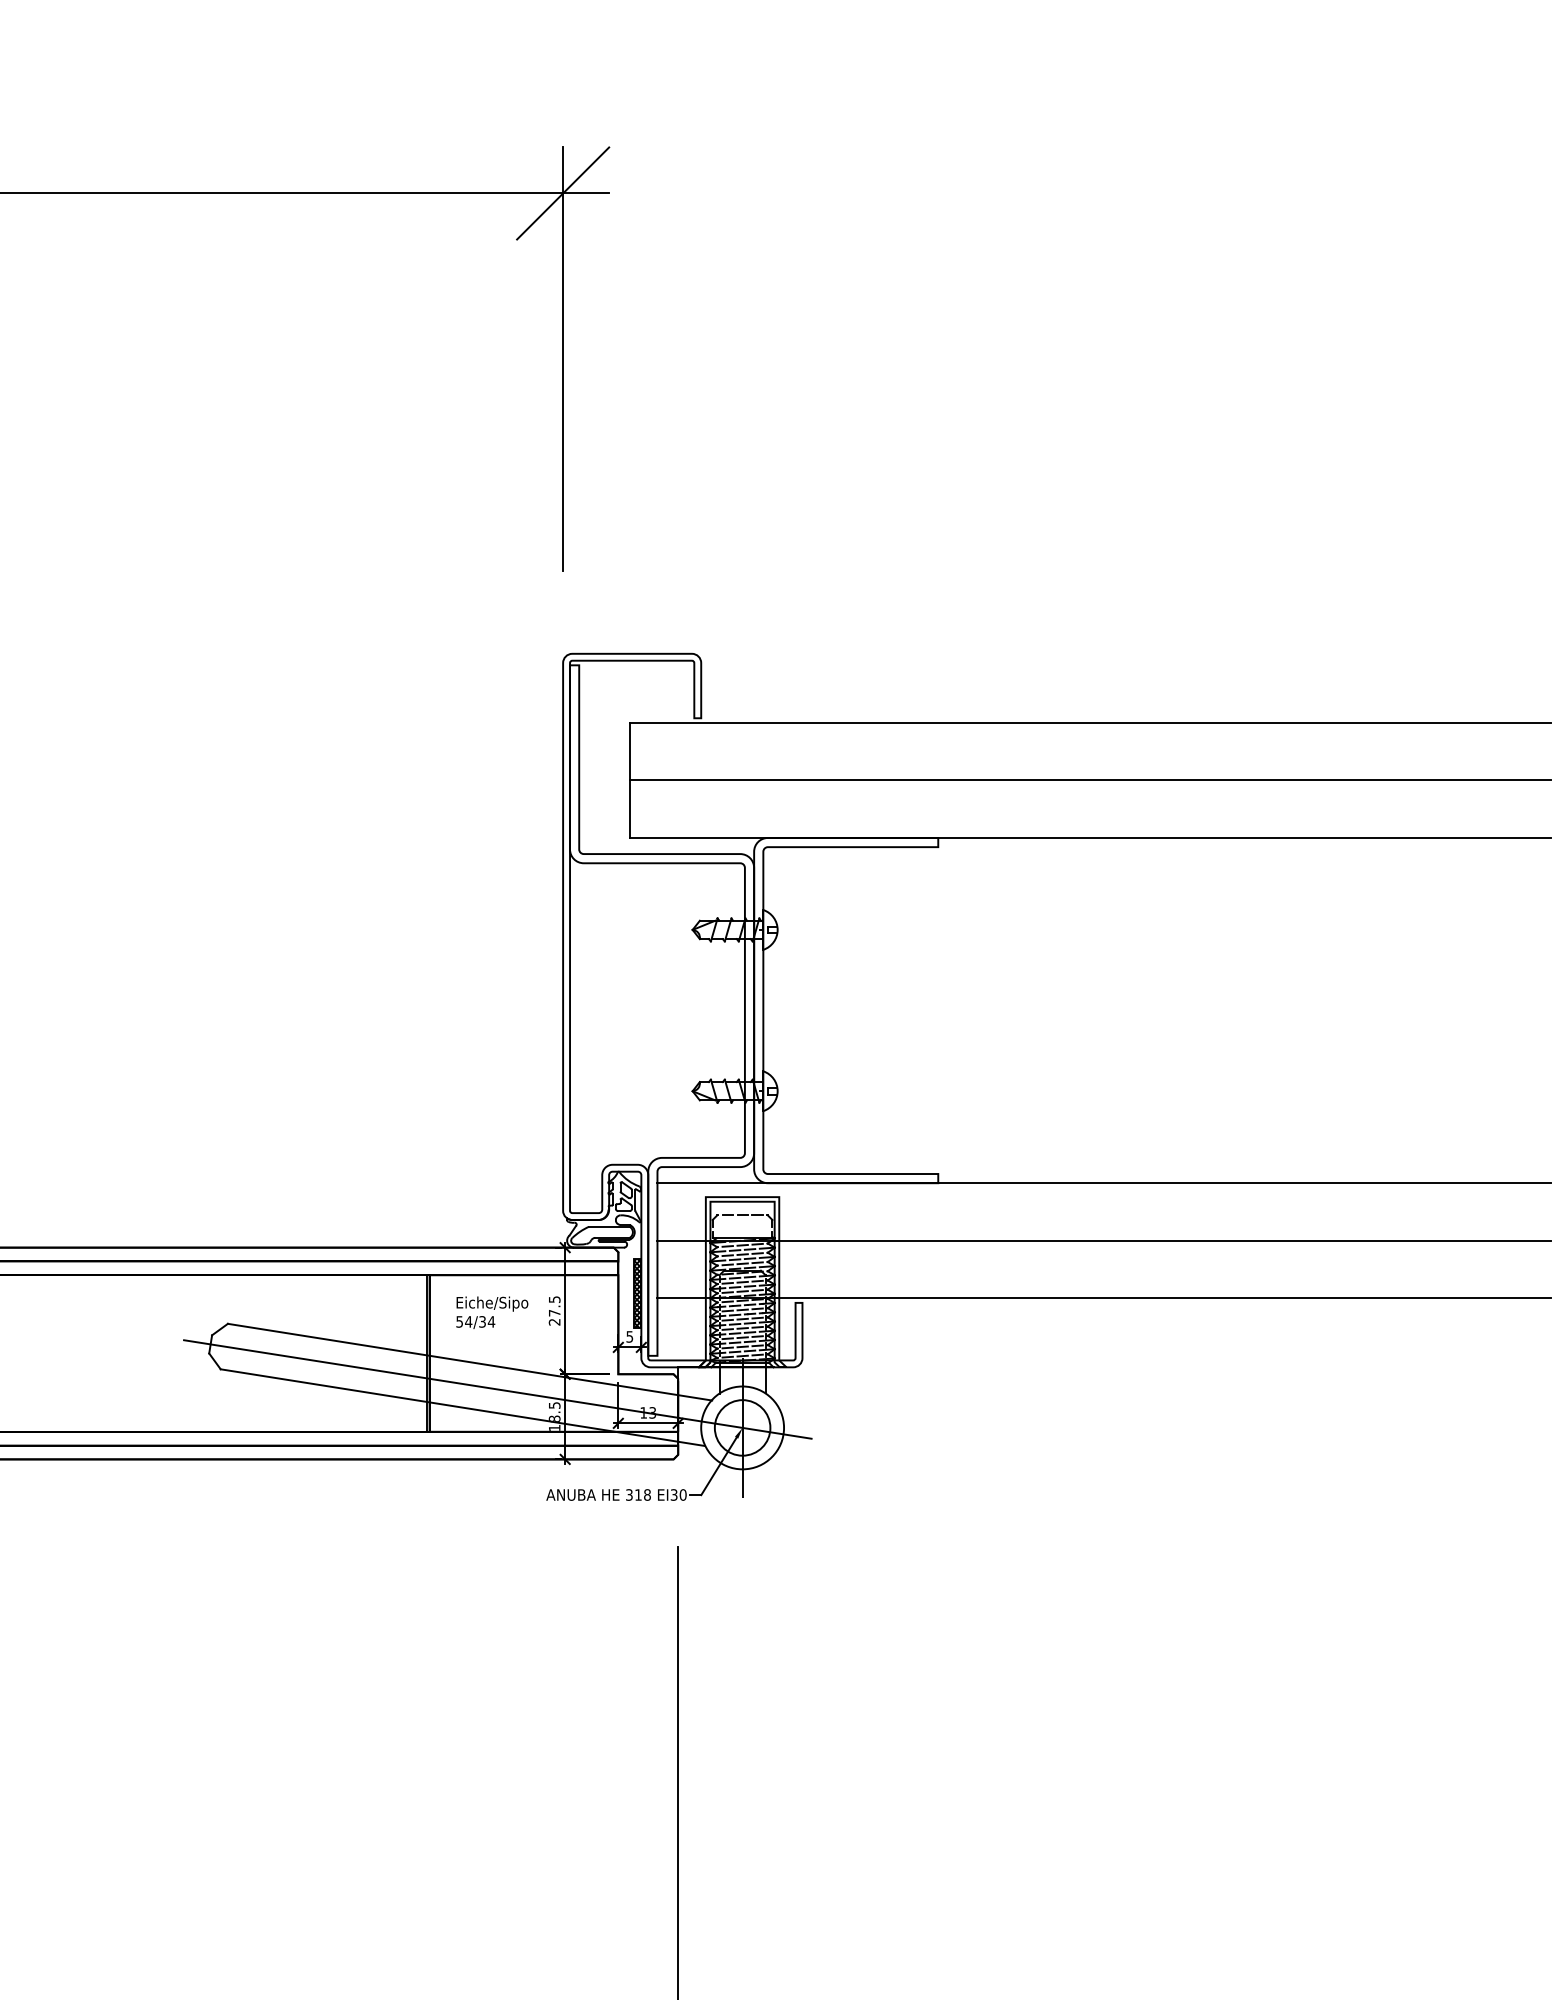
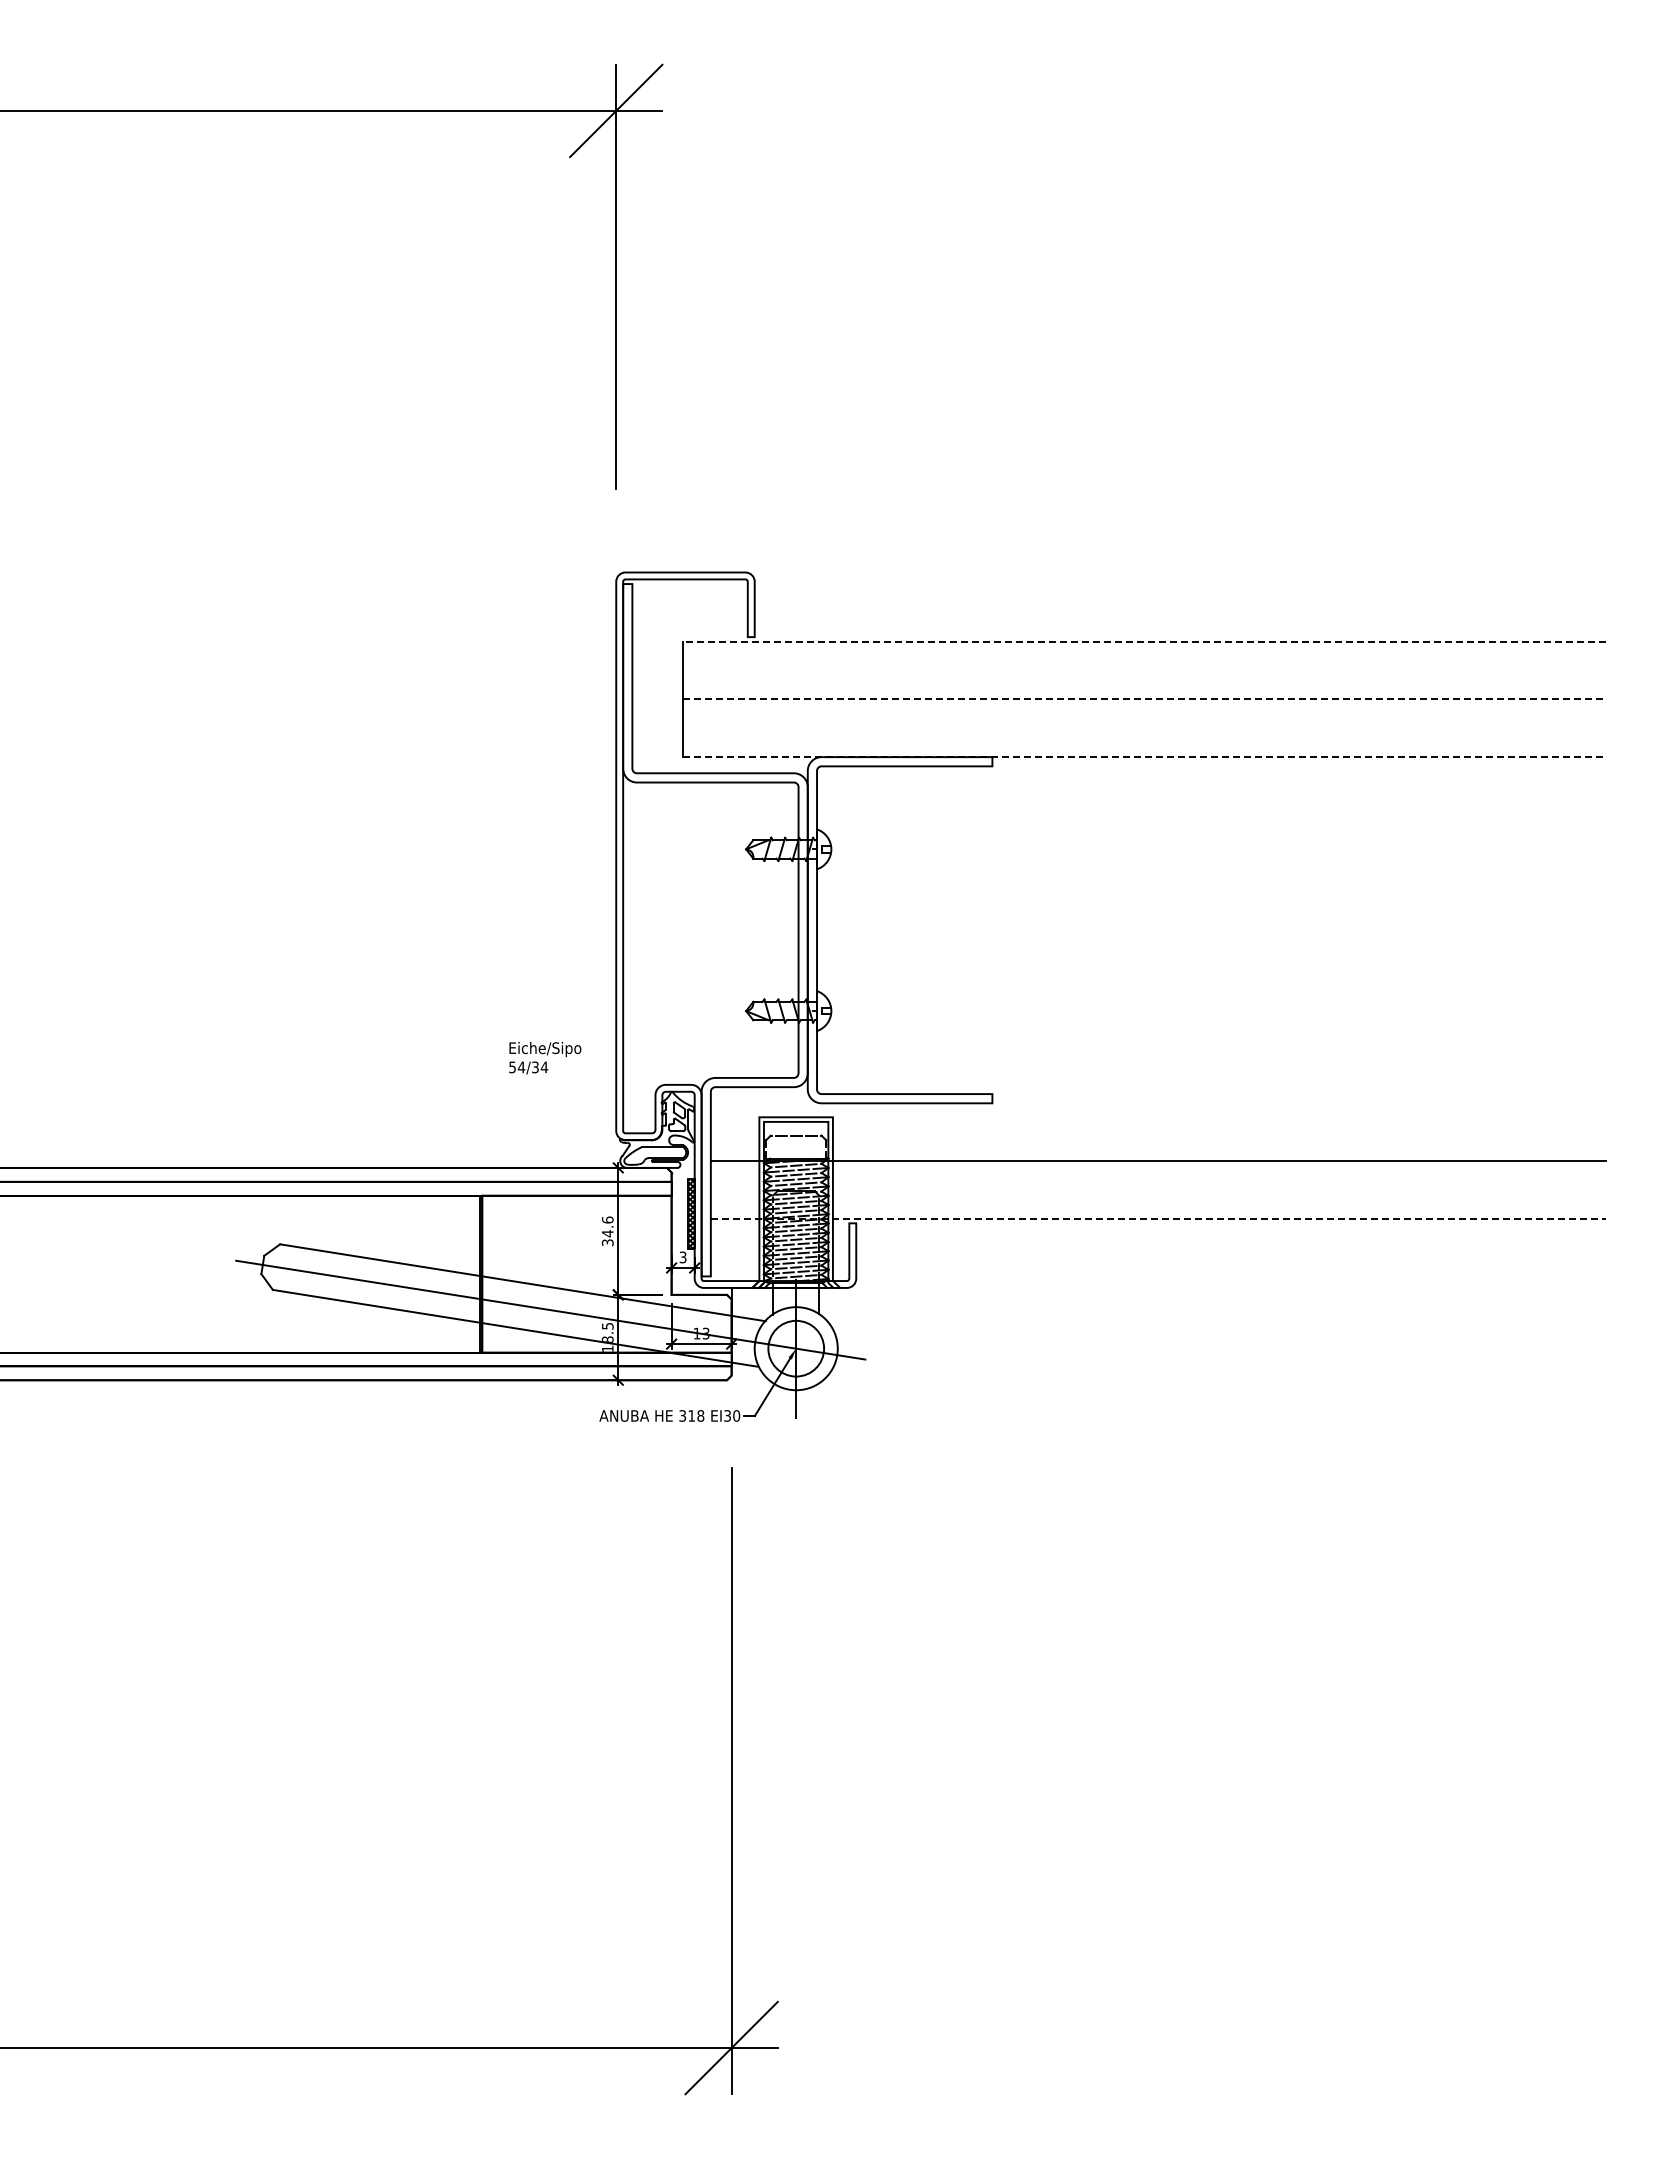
line: (1089, 722) -> (1144, 641), solid -> dashed
line: (1089, 780) -> (1144, 699), solid -> dashed
line: (1089, 838) -> (1144, 757), solid -> dashed
line: (1103, 1183) -> (1158, 1103), removed
line: (1103, 1298) -> (1158, 1218), solid -> dashed
text: (554, 1311) -> (607, 1231), 27.5 -> 34.6
text: (492, 1313) -> (545, 1058), moved
text: (630, 1335) -> (683, 1256), 5 -> 3

